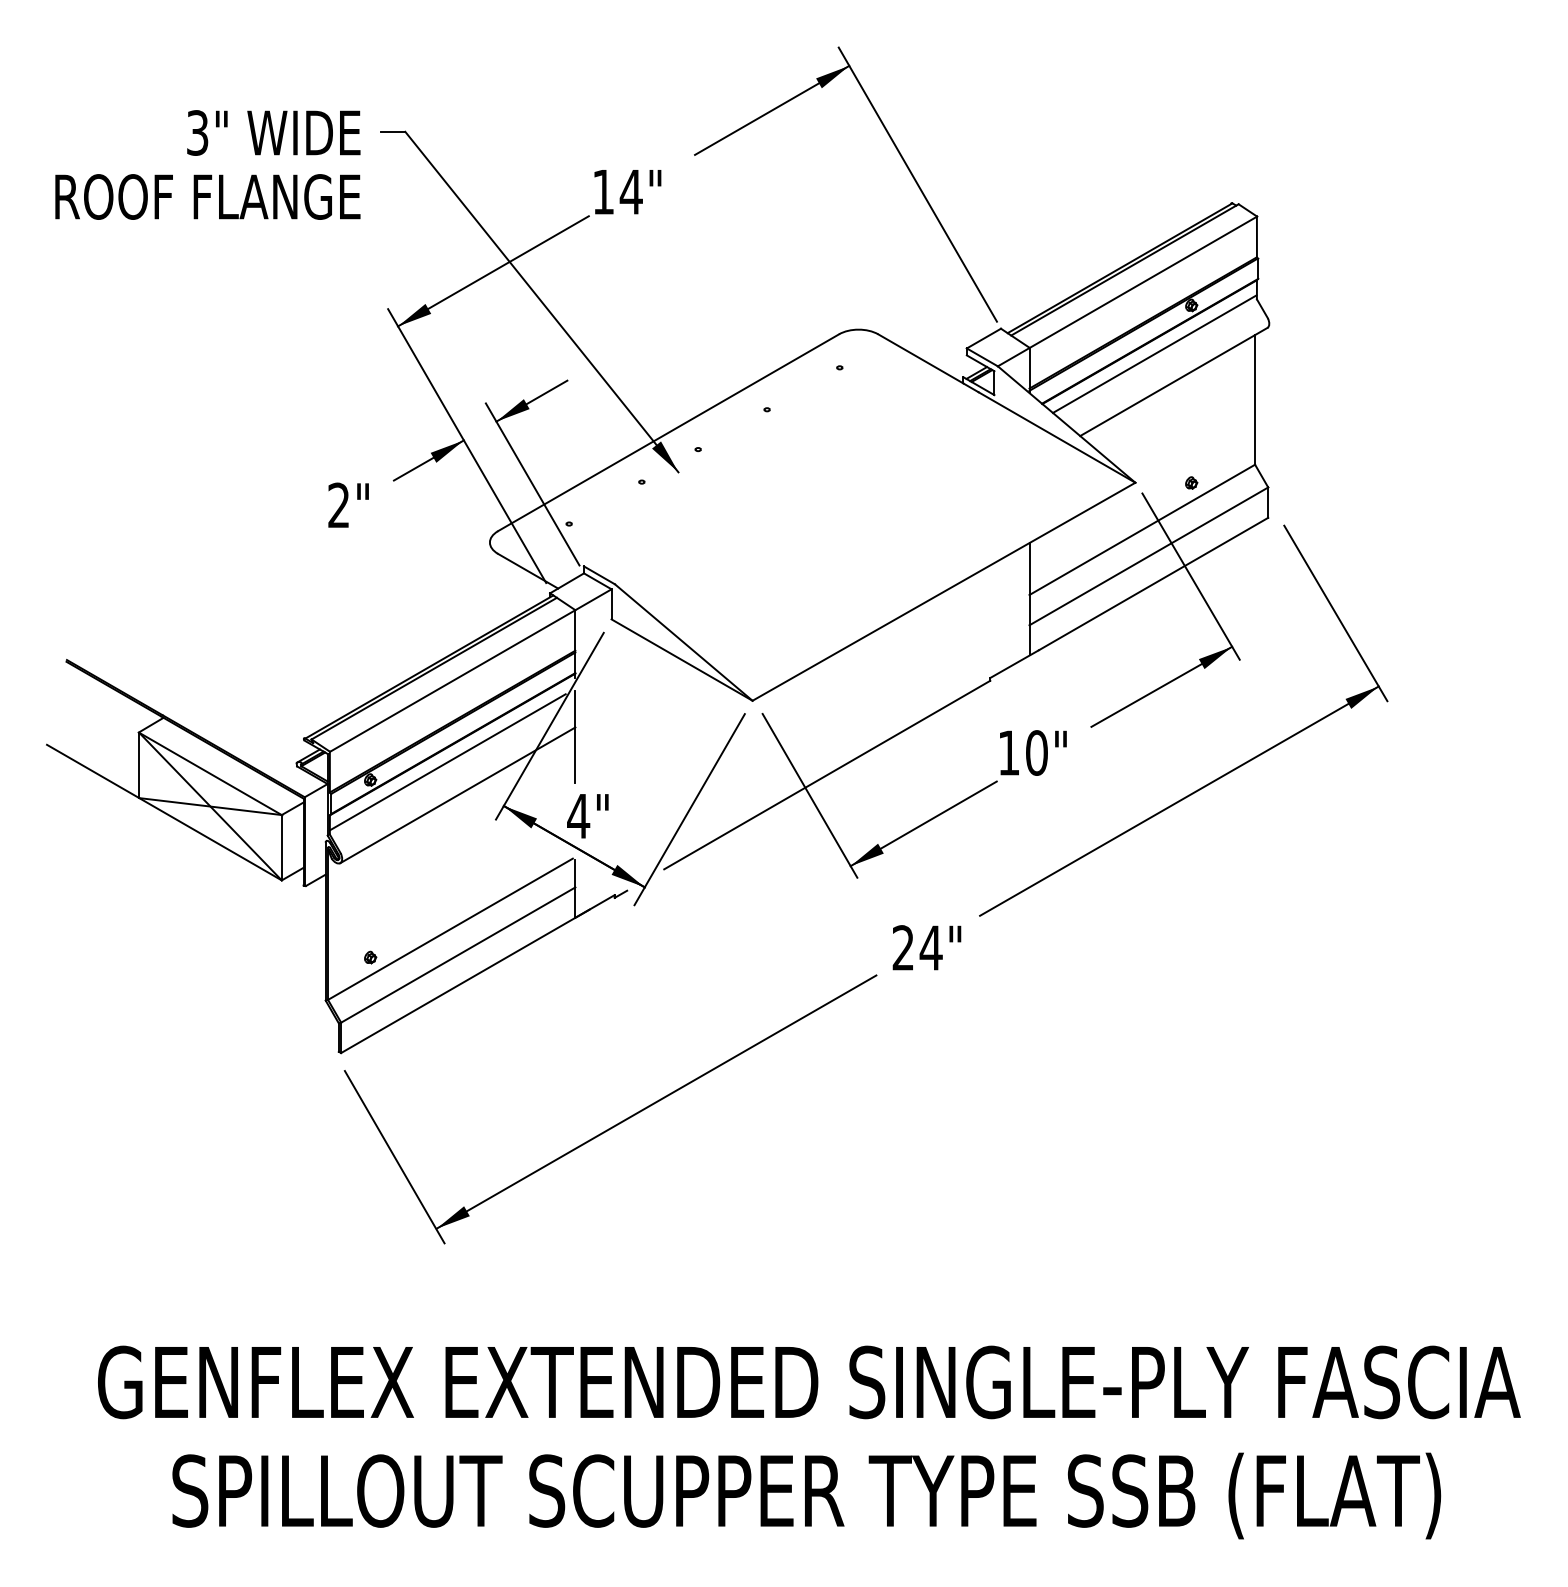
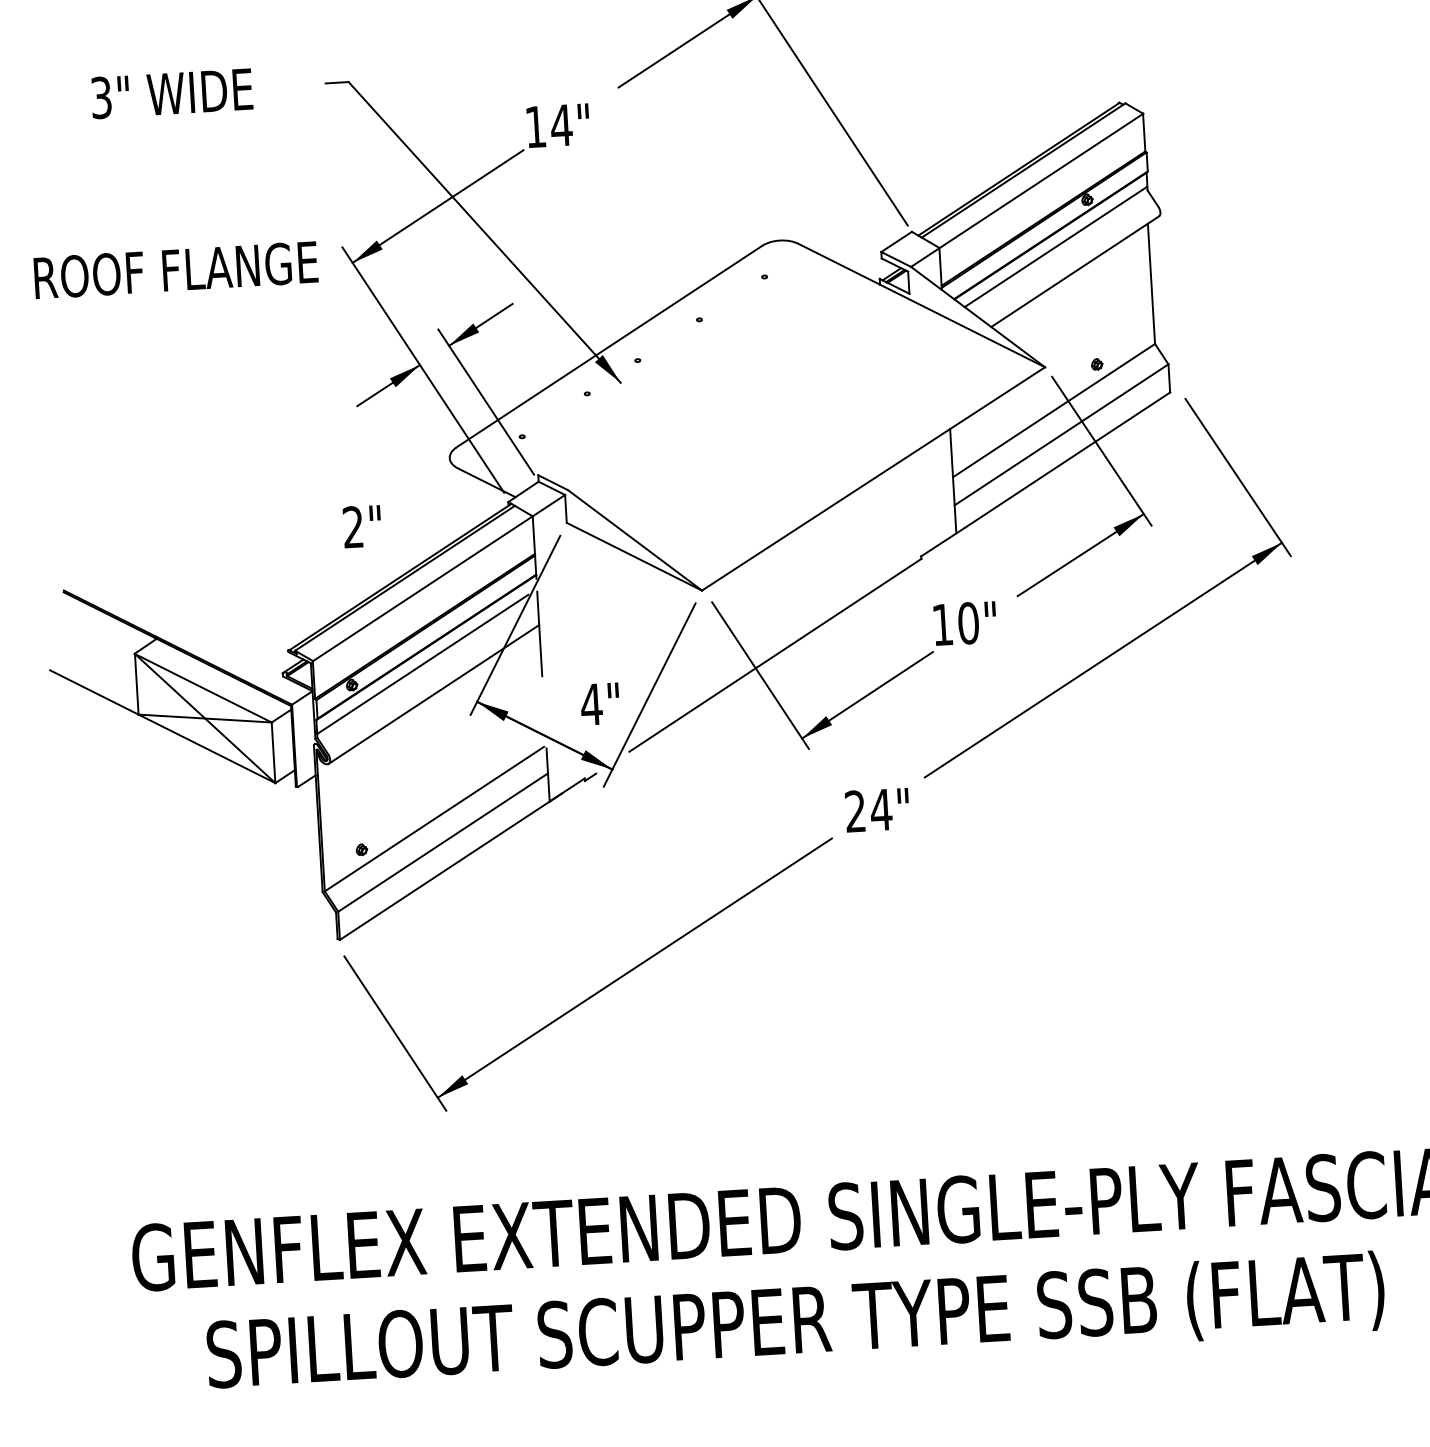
text: (273, 132) -> (171, 93), moved
text: (207, 196) -> (175, 269), moved
text: (348, 504) -> (362, 525), moved
text: (587, 816) -> (599, 704), moved

